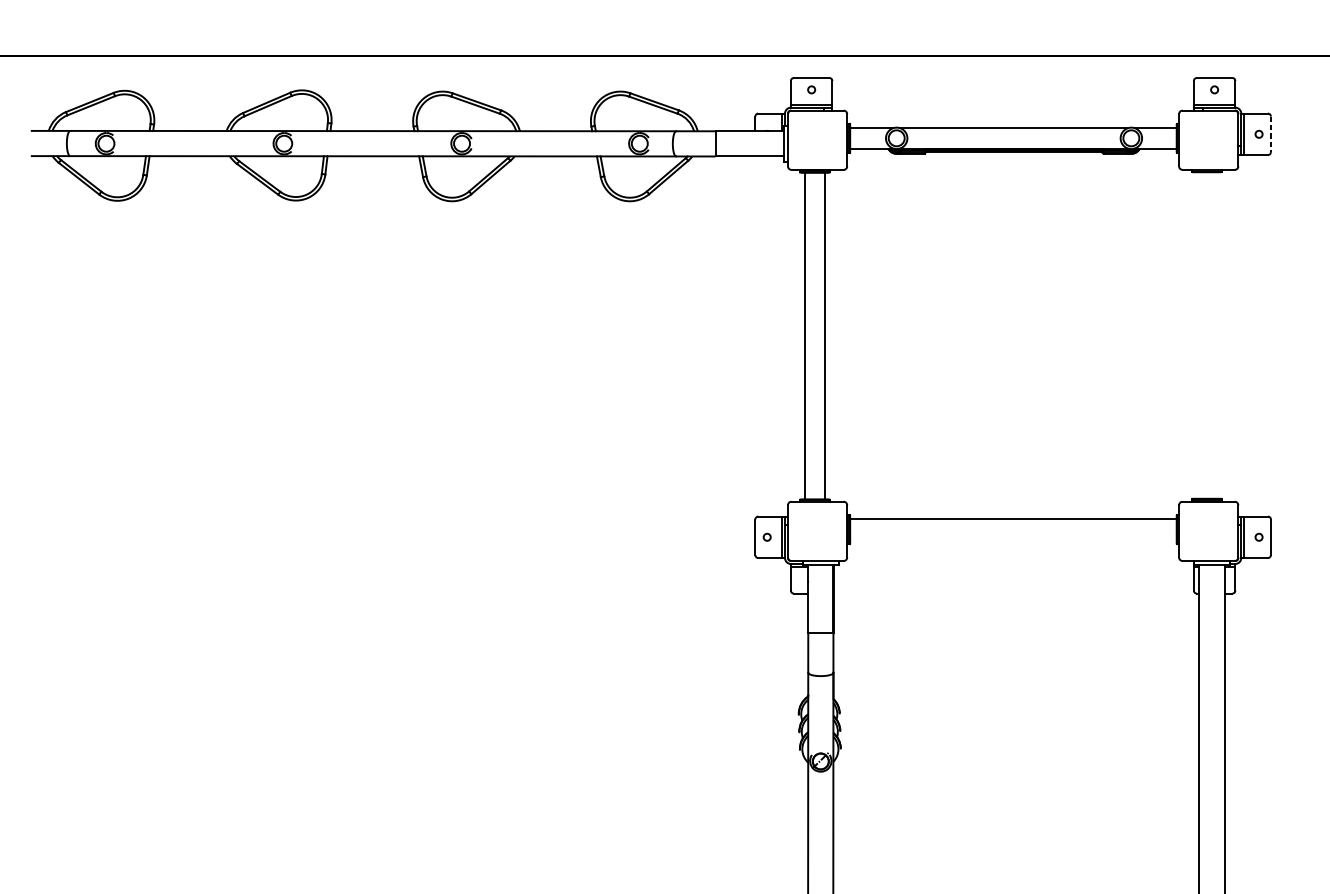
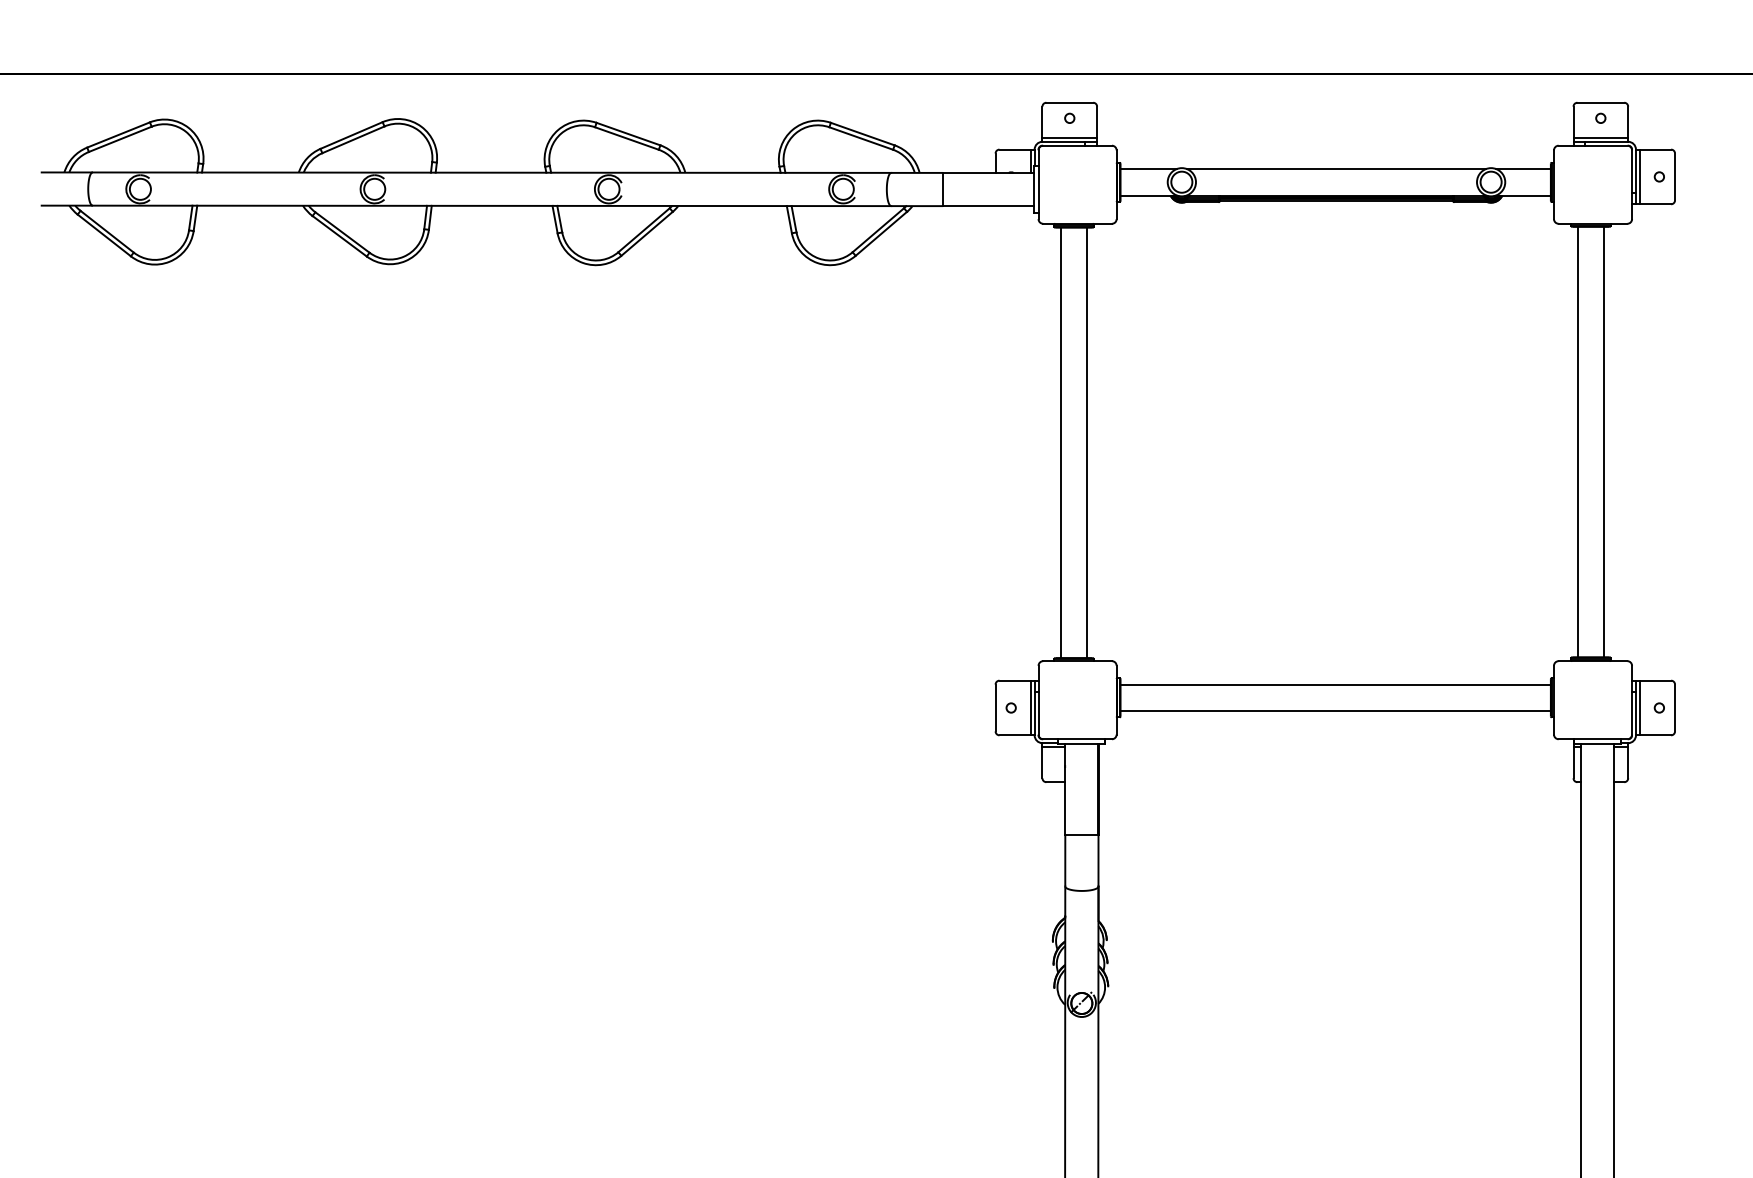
line: (1271, 134) -> (1675, 177), dashed -> solid
line: (1196, 335) -> (1577, 441), added
line: (1217, 335) -> (1604, 441), added
line: (1013, 539) -> (1335, 711), added

